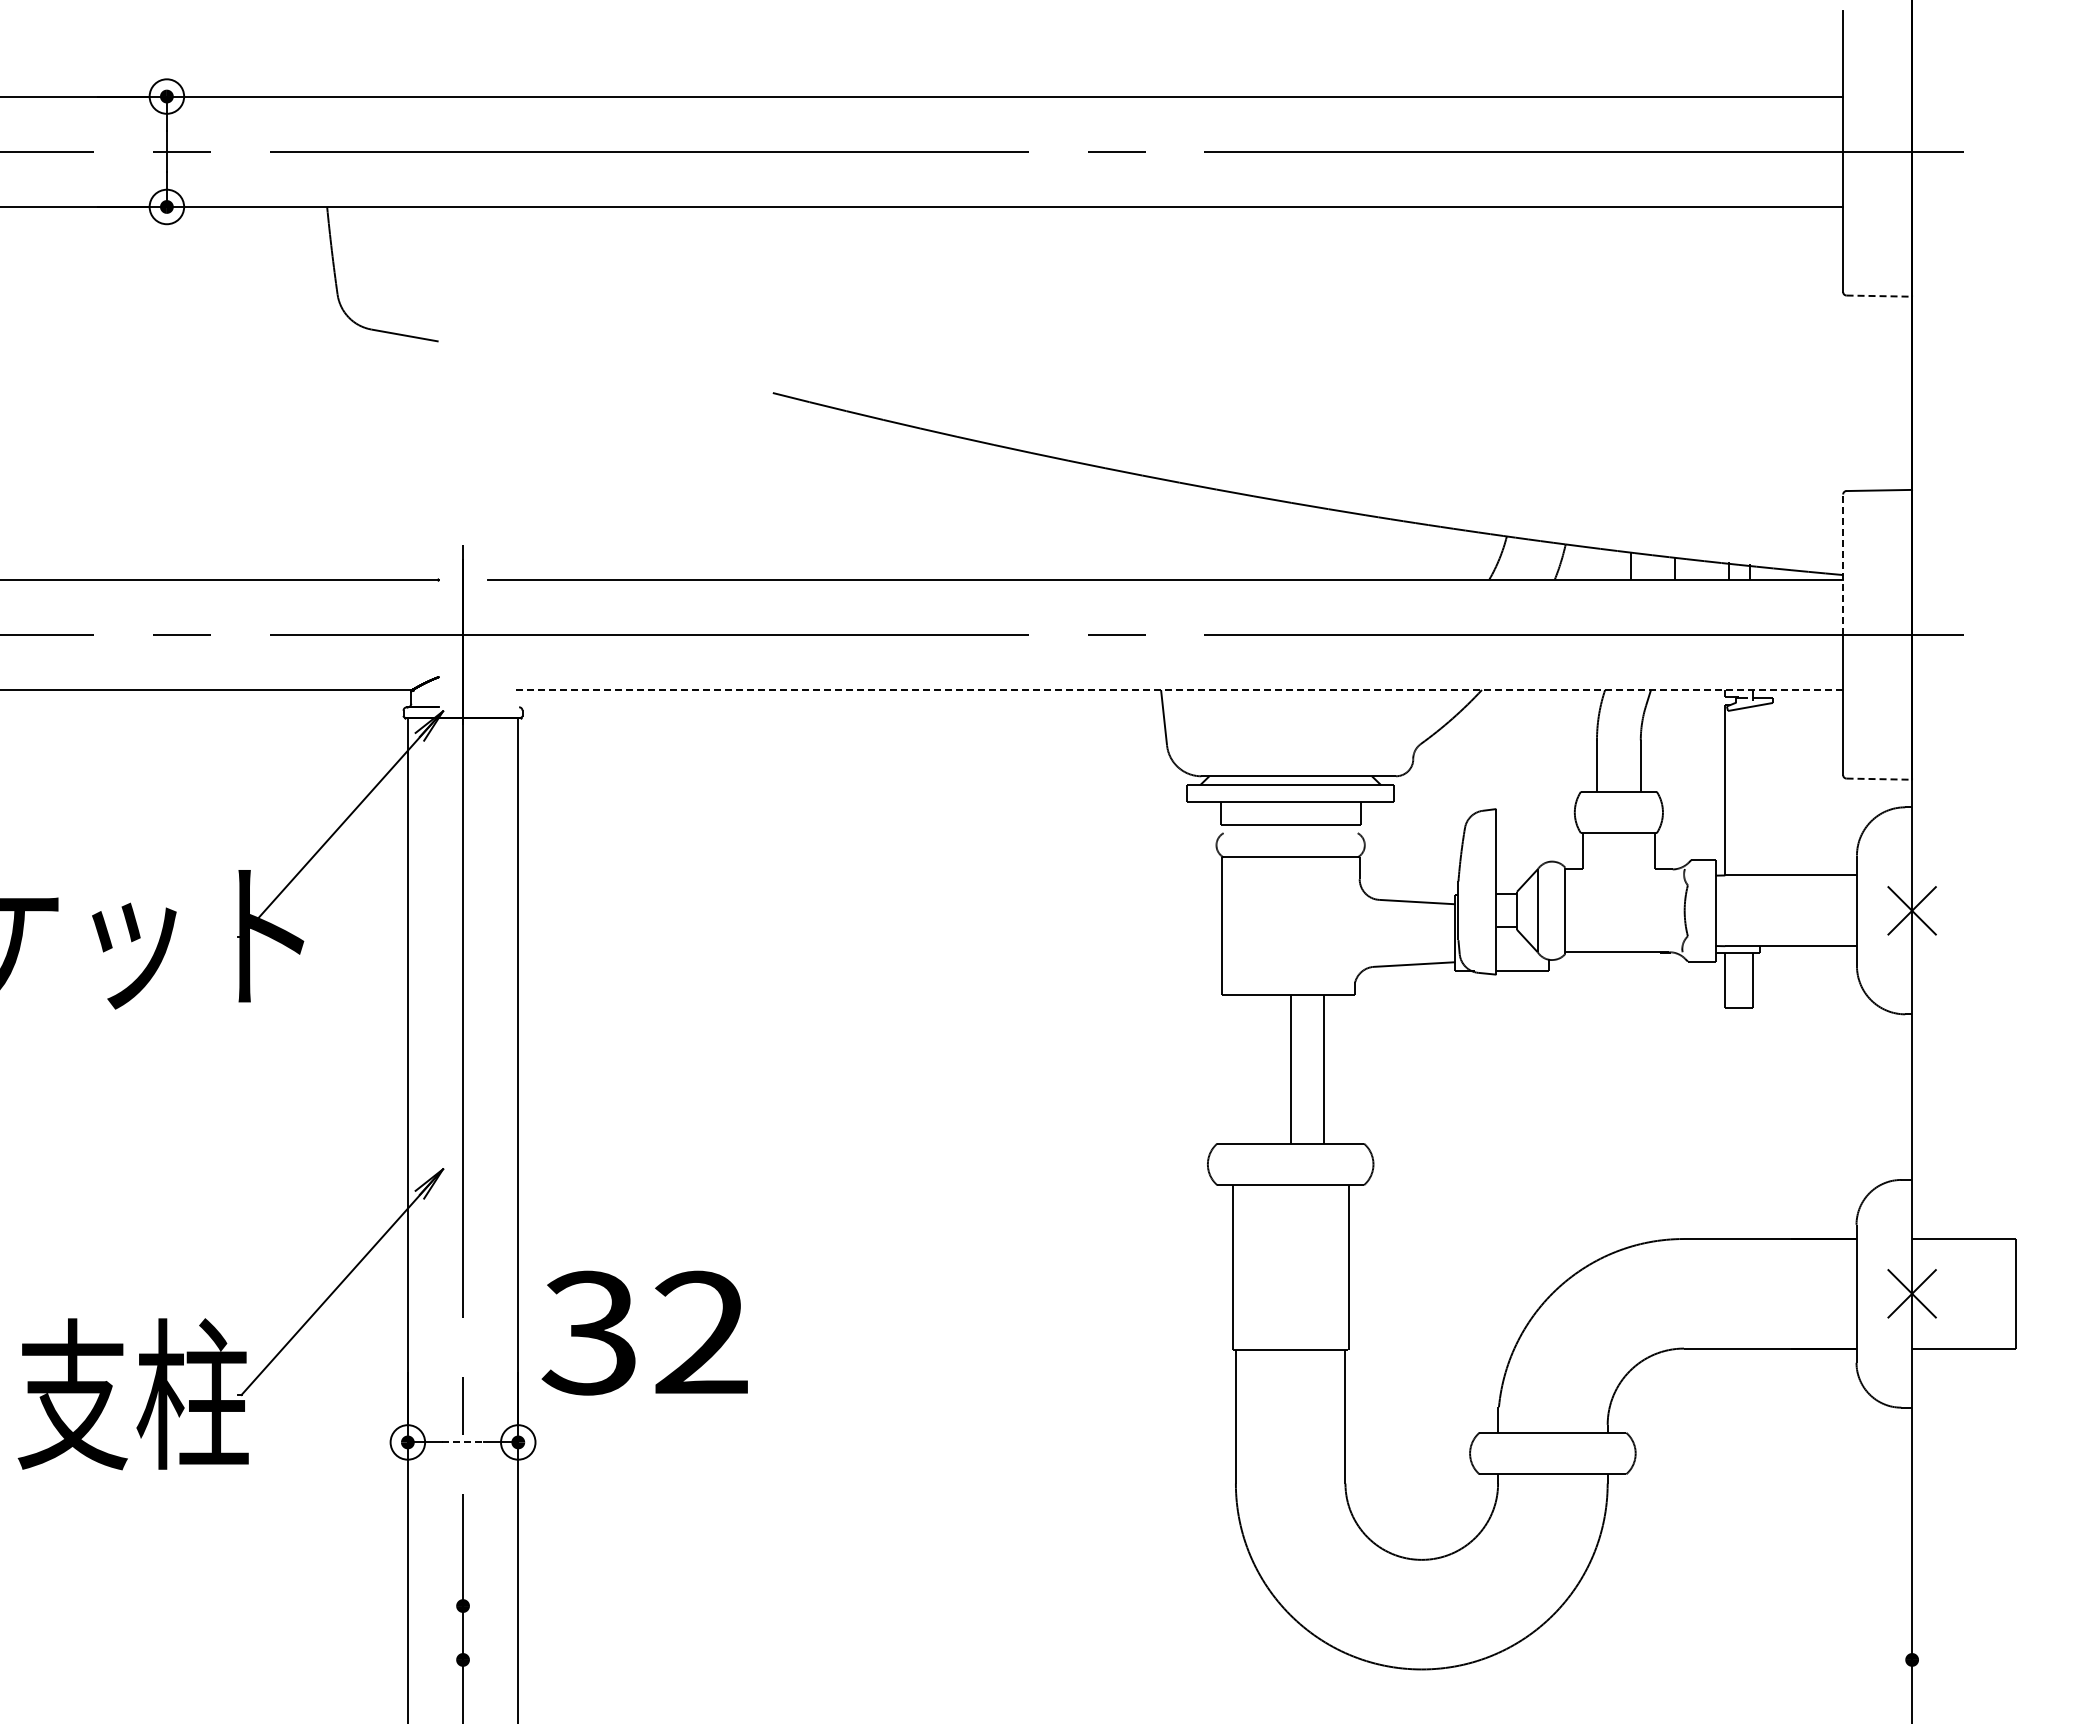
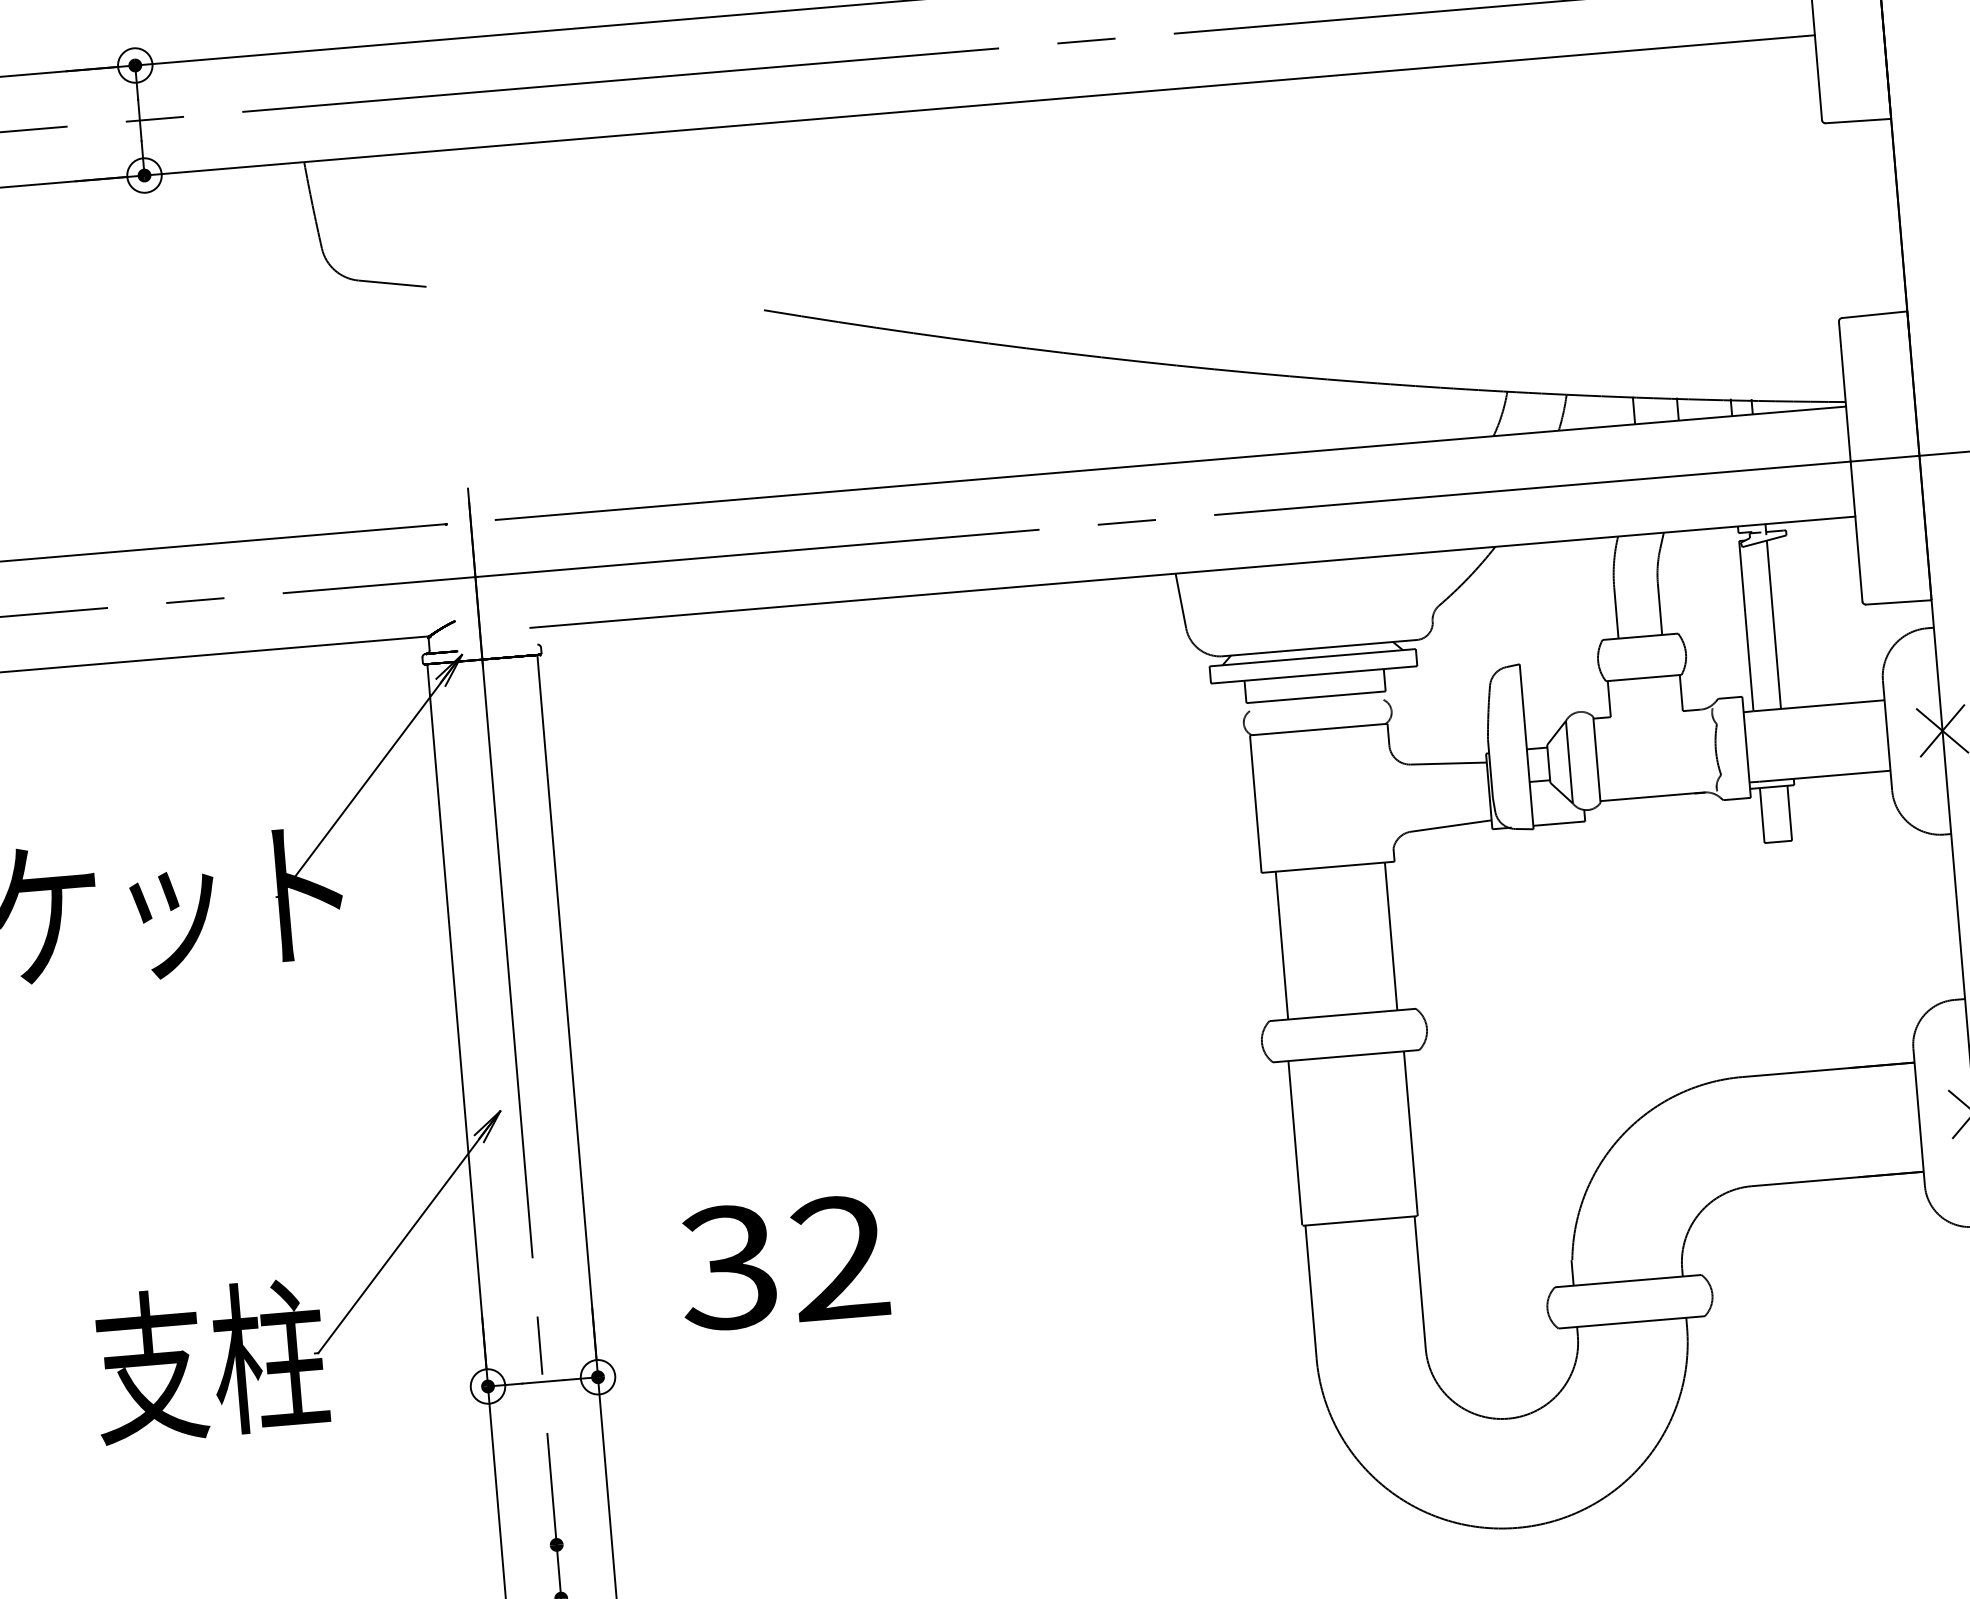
line: (1879, 296) -> (1858, 121), dashed -> solid
line: (1843, 564) -> (1845, 391), dashed -> solid
line: (1178, 690) -> (1193, 572), dashed -> solid
line: (1879, 779) -> (1899, 602), dashed -> solid
line: (1753, 790) -> (1774, 624), added
line: (1291, 1069) -> (1391, 936), moved
line: (1323, 1069) -> (1281, 945), moved
text: (644, 1332) -> (783, 1262), moved
line: (463, 1442) -> (543, 1381), dashed -> solid

